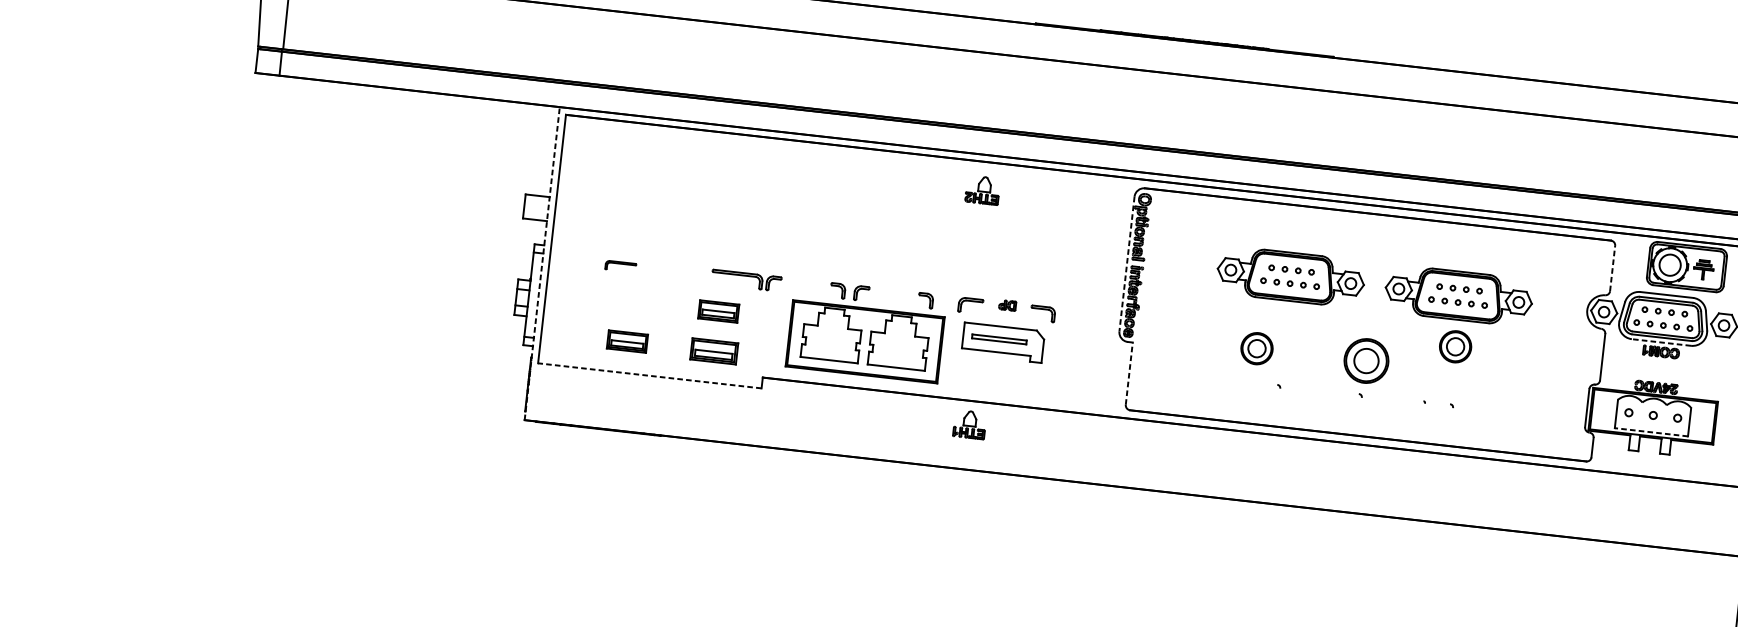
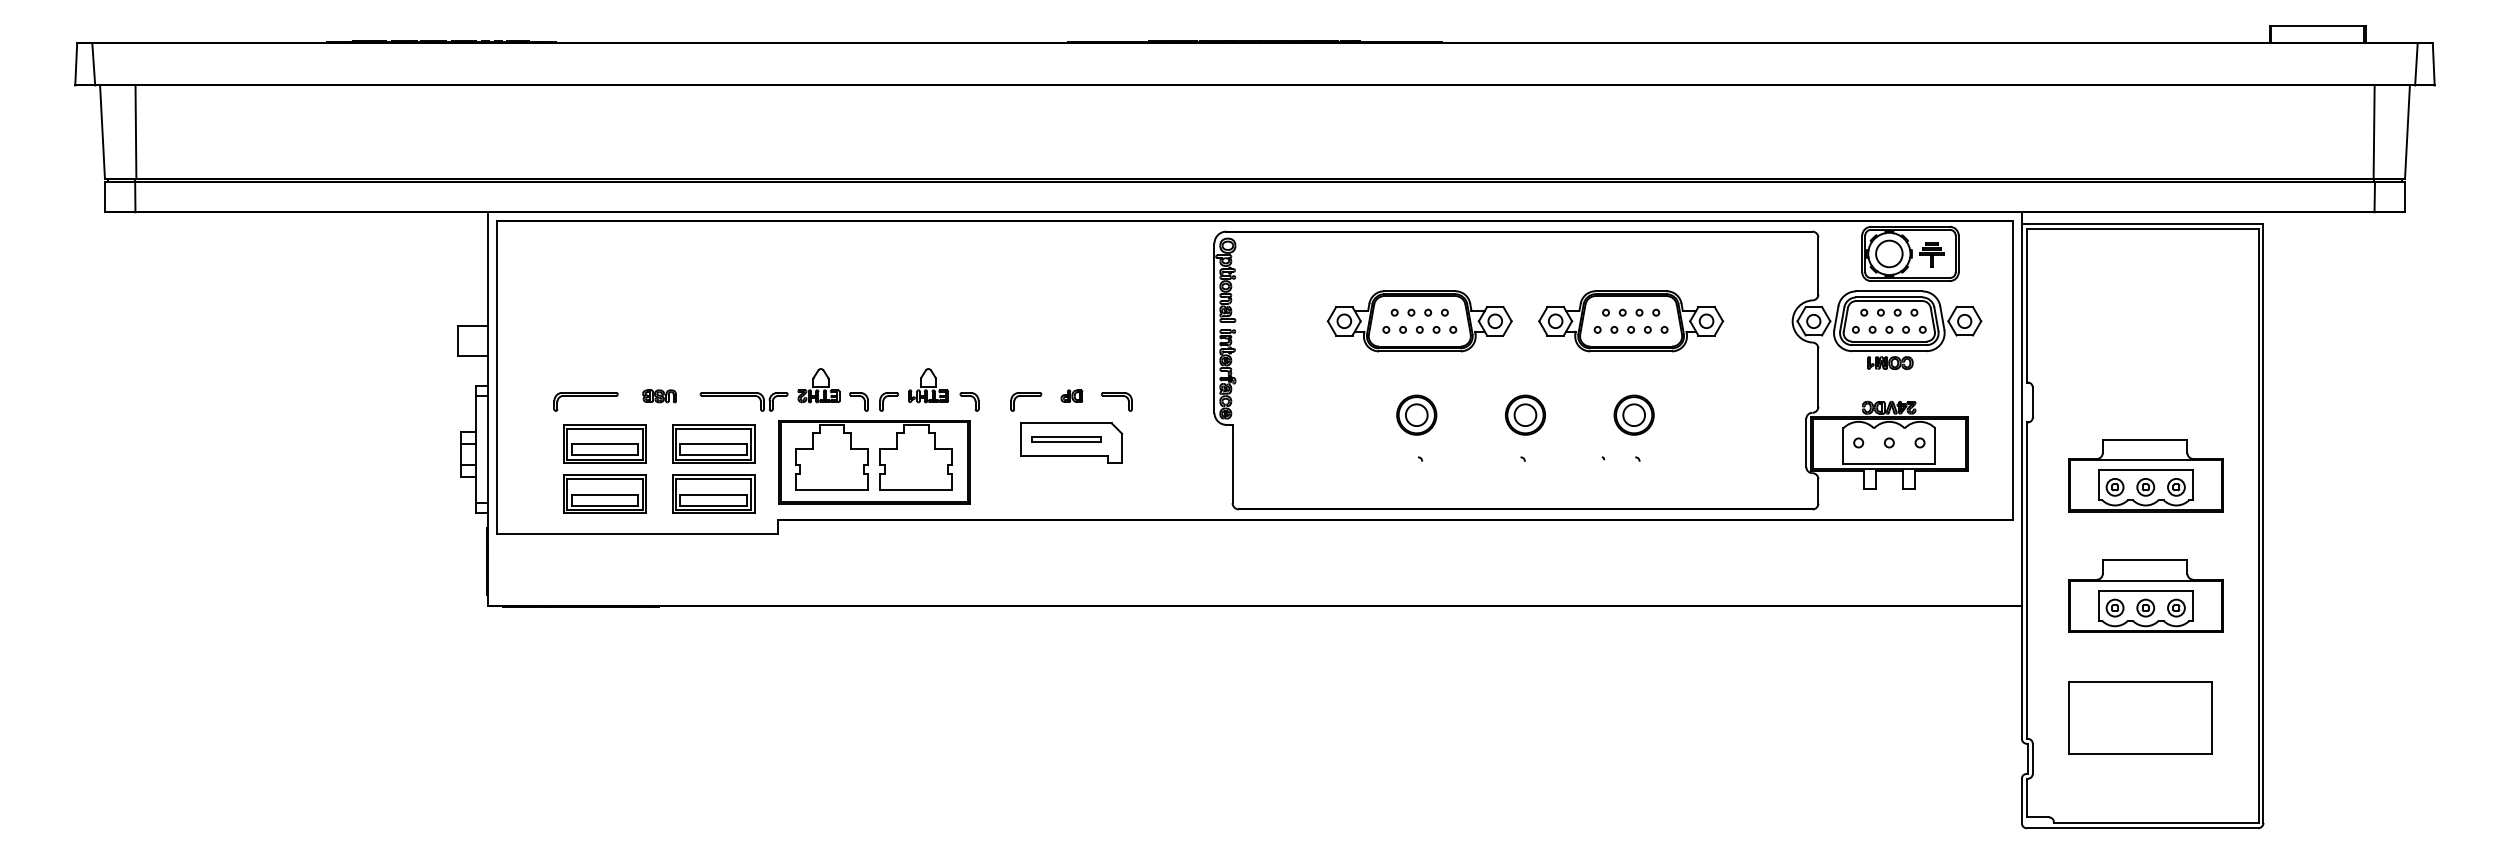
part: (982, 190) -> (818, 385), moved
line: (542, 263) -> (488, 409), dashed -> solid
line: (1126, 264) -> (1214, 328), dashed -> solid
part: (620, 266) -> (585, 401), size x1.67
part: (679, 268) -> (659, 396), added
line: (1612, 268) -> (1818, 266), dashed -> solid
part: (631, 301) -> (604, 443), added
part: (718, 311) -> (713, 443), size x1.67
part: (627, 341) -> (604, 493), size x1.67
part: (865, 342) -> (874, 462), moved
line: (1660, 342) -> (1888, 351), dashed -> solid
part: (1455, 346) -> (1633, 414), moved
part: (1256, 348) -> (1416, 414), moved
part: (713, 350) -> (713, 493), size x1.43
part: (1366, 360) -> (1525, 414), size x0.71
line: (1129, 373) -> (1232, 463), dashed -> solid
line: (649, 375) -> (637, 533), dashed -> solid
part: (969, 424) -> (928, 385), moved
line: (1650, 432) -> (1888, 464), dashed -> solid

